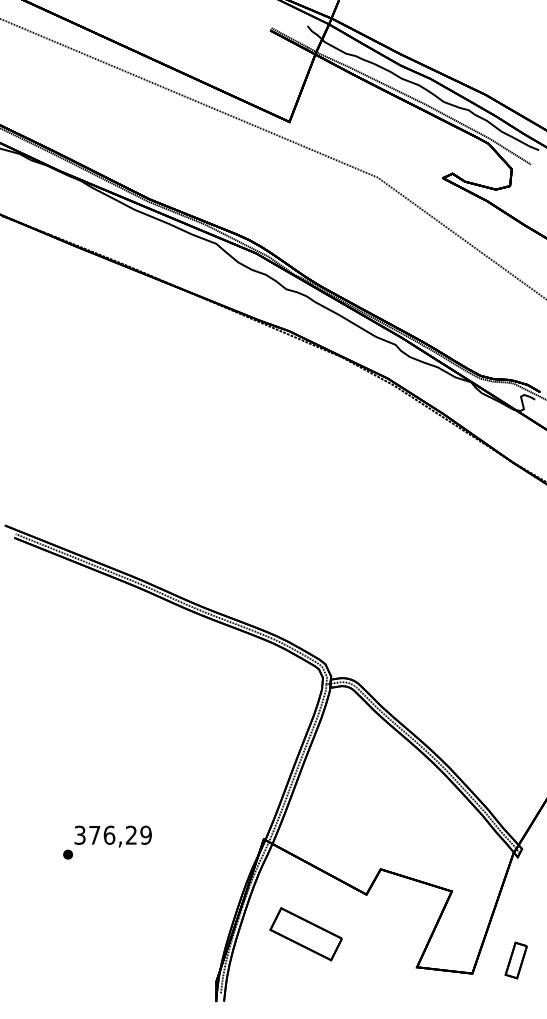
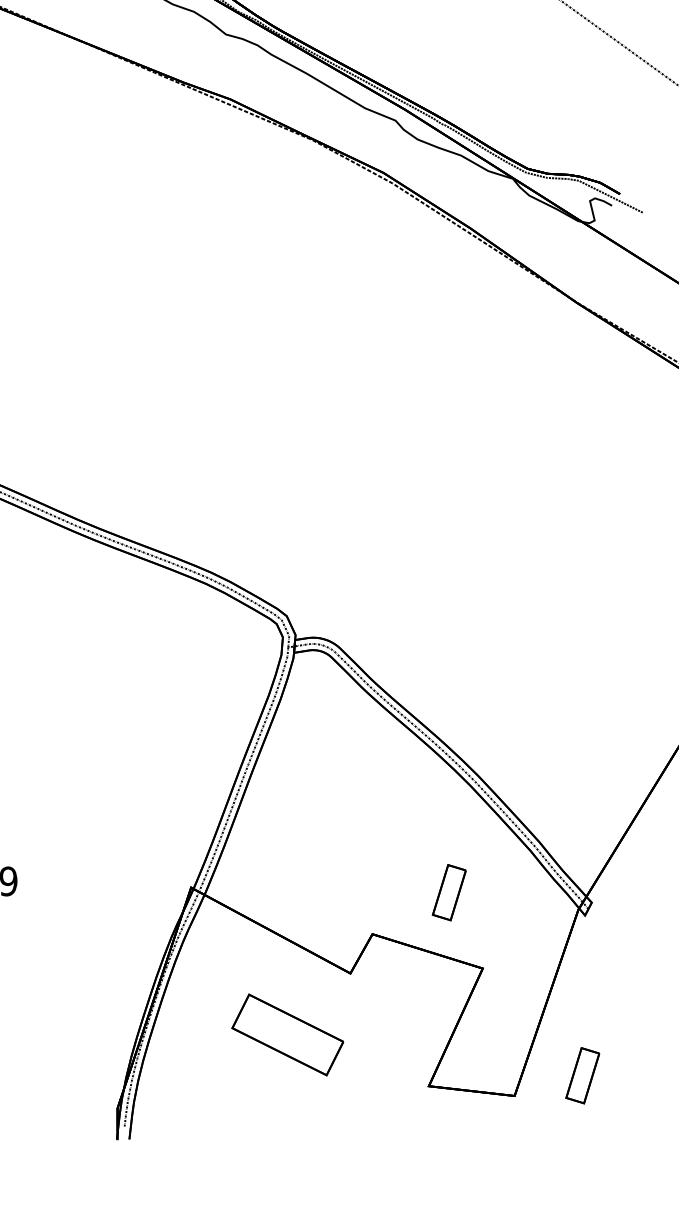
part: (429, 842) -> (448, 892), added
part: (305, 934) -> (286, 1035), moved

